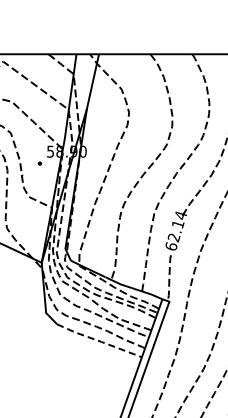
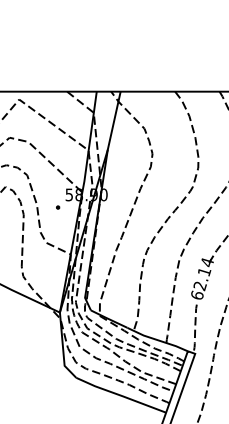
line: (99, 341) -> (121, 396), dashed -> solid

